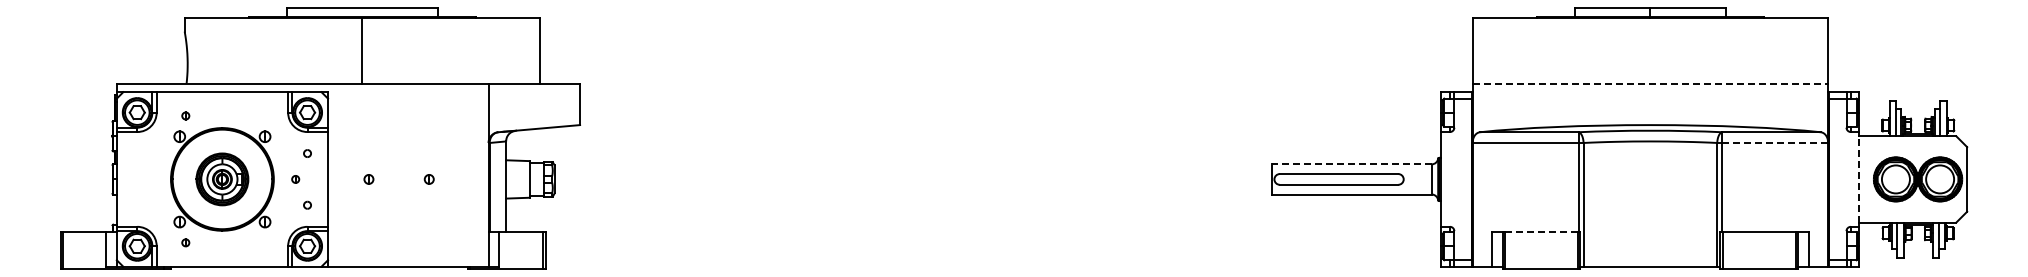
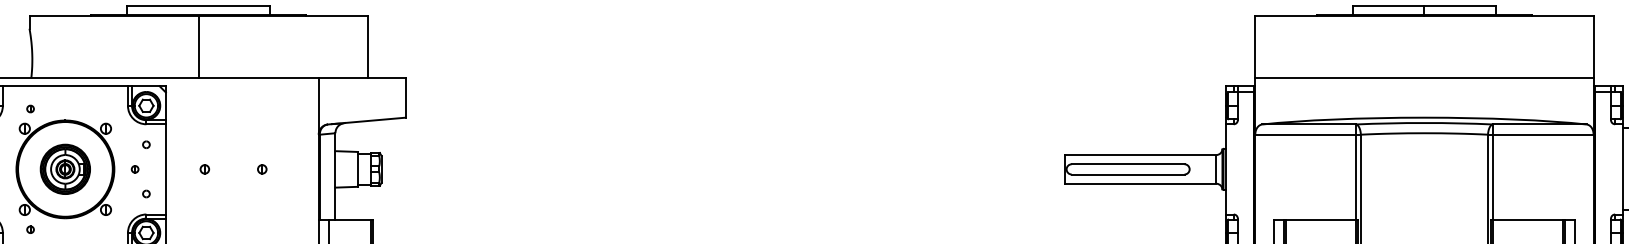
line: (1650, 83) -> (1424, 78), dashed -> solid
line: (1775, 142) -> (1543, 134), dashed -> solid
line: (1352, 164) -> (1140, 155), dashed -> solid
line: (1859, 178) -> (1623, 168), dashed -> solid
line: (1541, 232) -> (1320, 219), dashed -> solid

